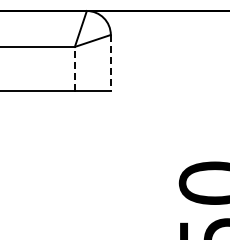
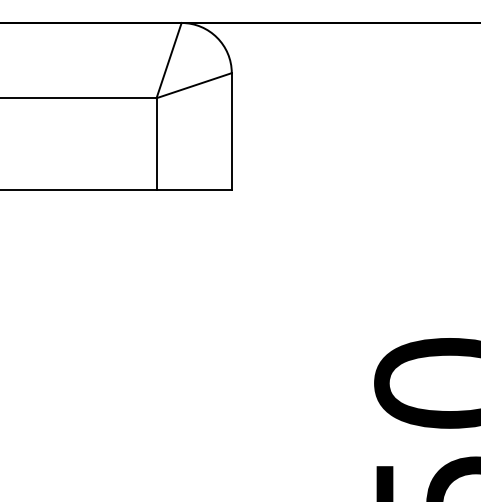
line: (110, 62) -> (231, 130), dashed -> solid
line: (74, 68) -> (155, 143), dashed -> solid

